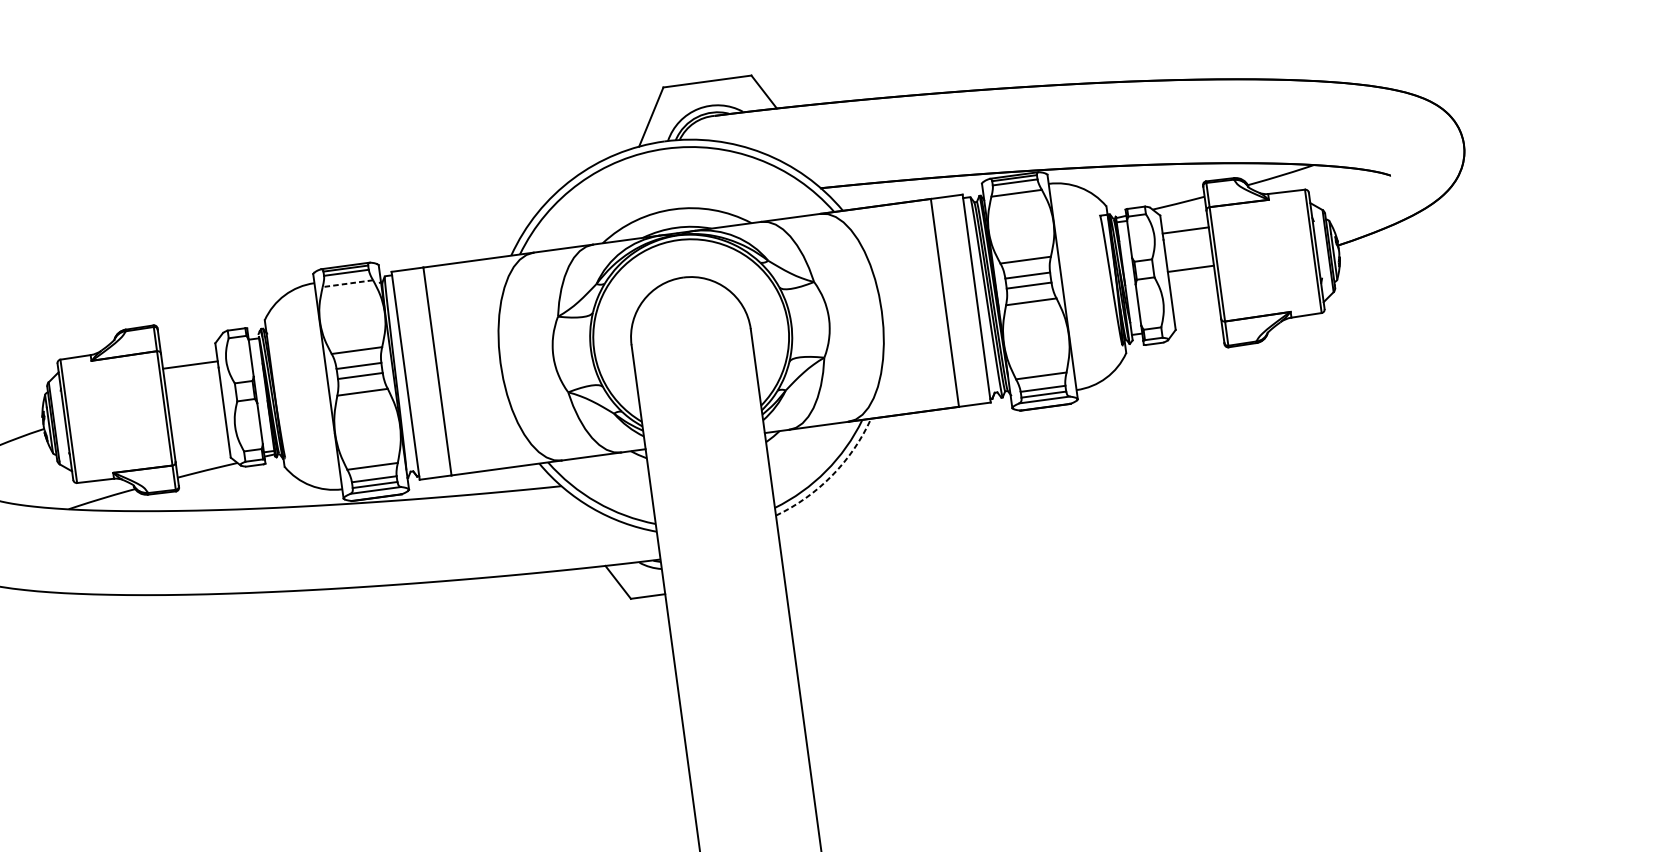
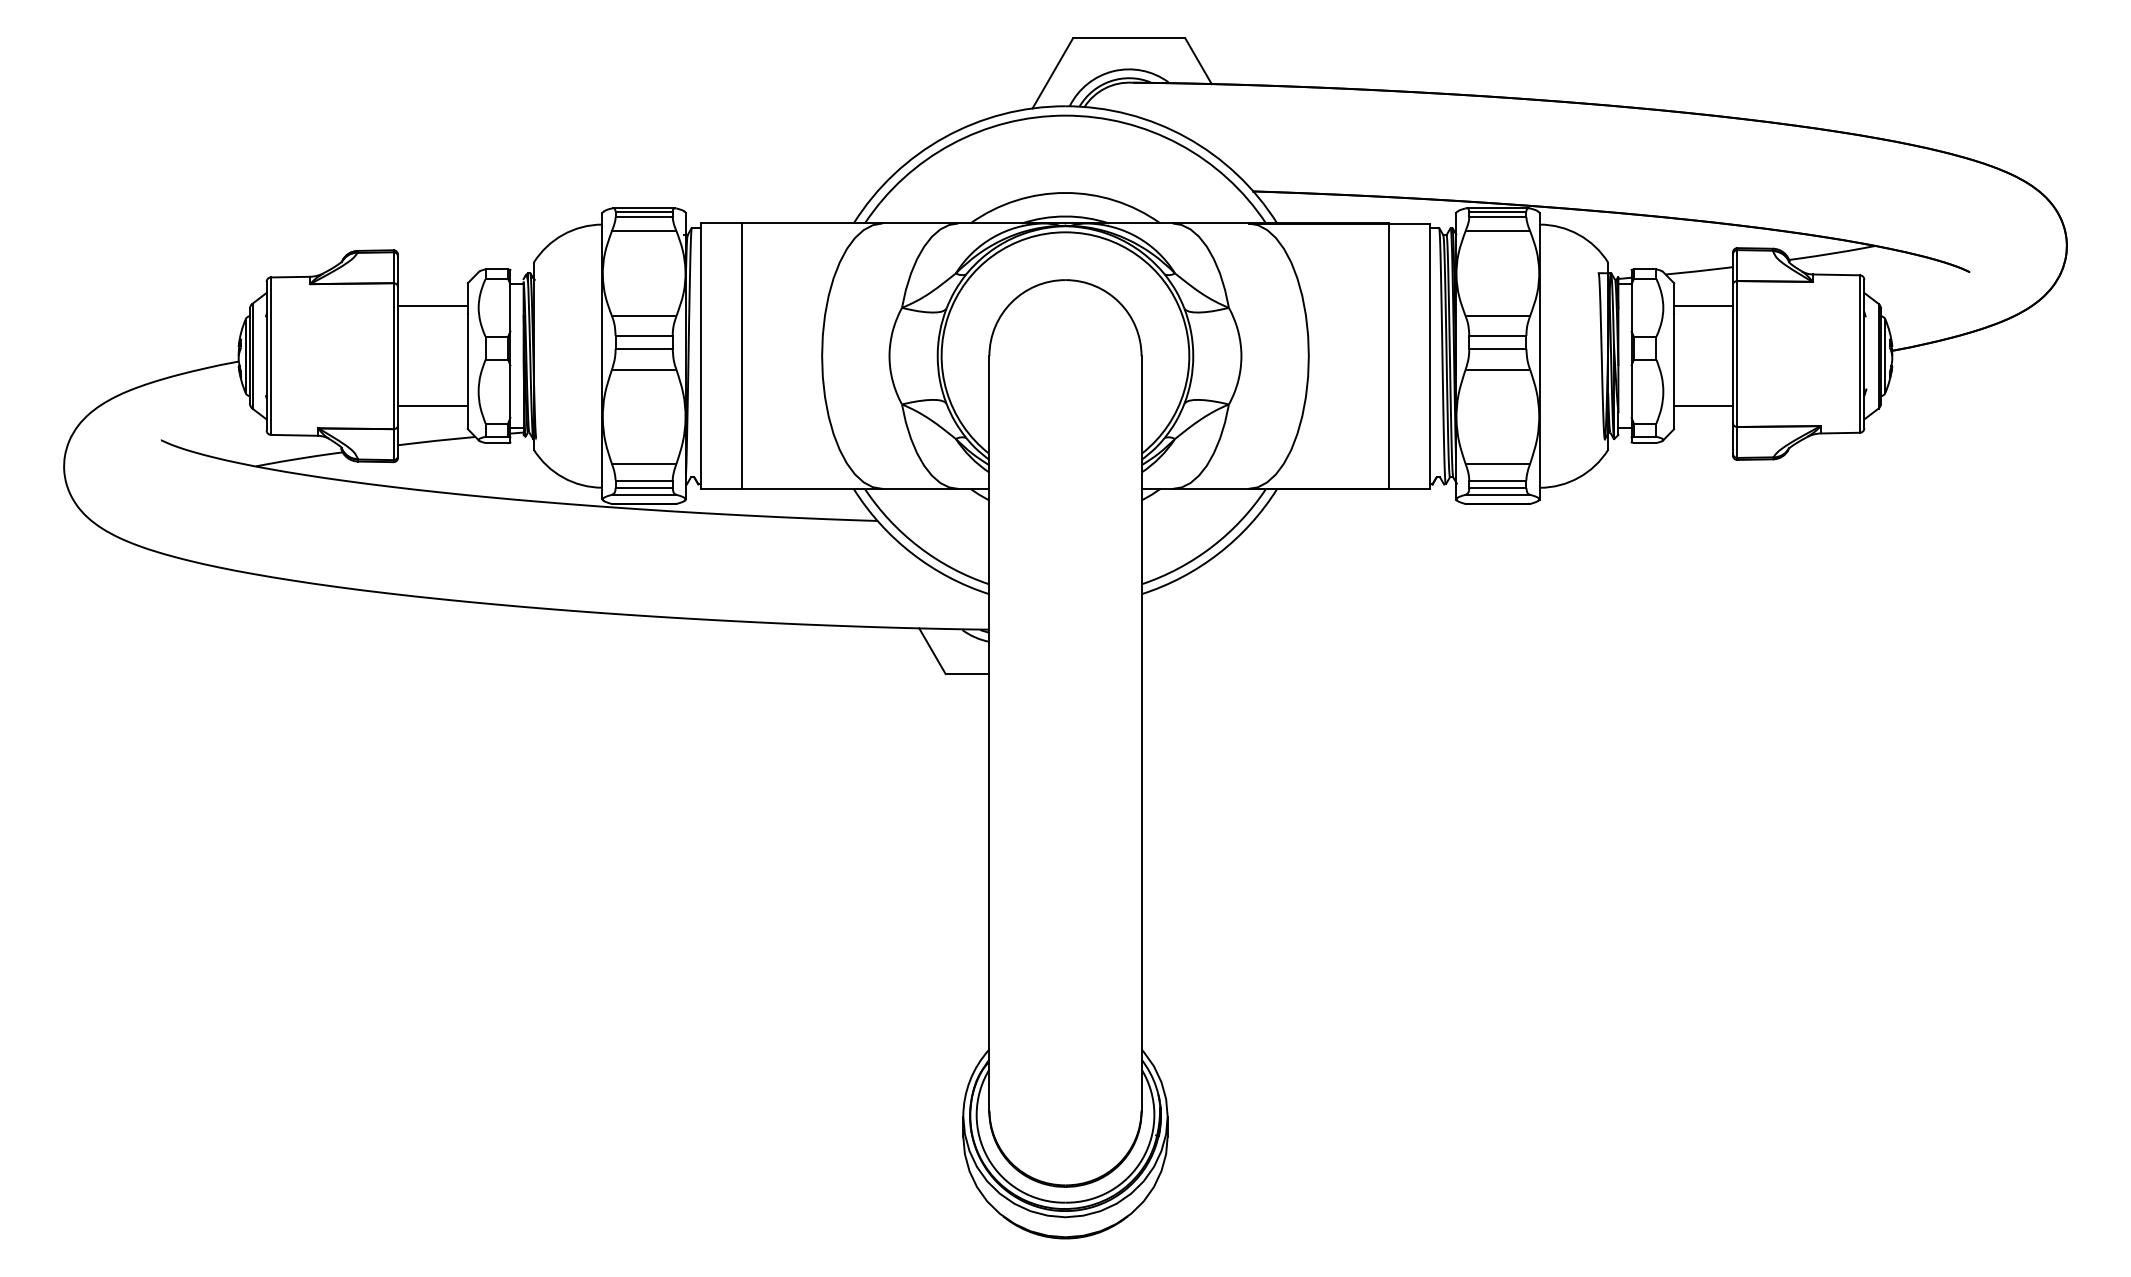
line: (1190, 269) -> (1703, 406), moved
line: (347, 283) -> (643, 230), dashed -> solid
line: (200, 443) -> (432, 406), added
arc: (831, 475) -> (1218, 553), dashed -> solid

